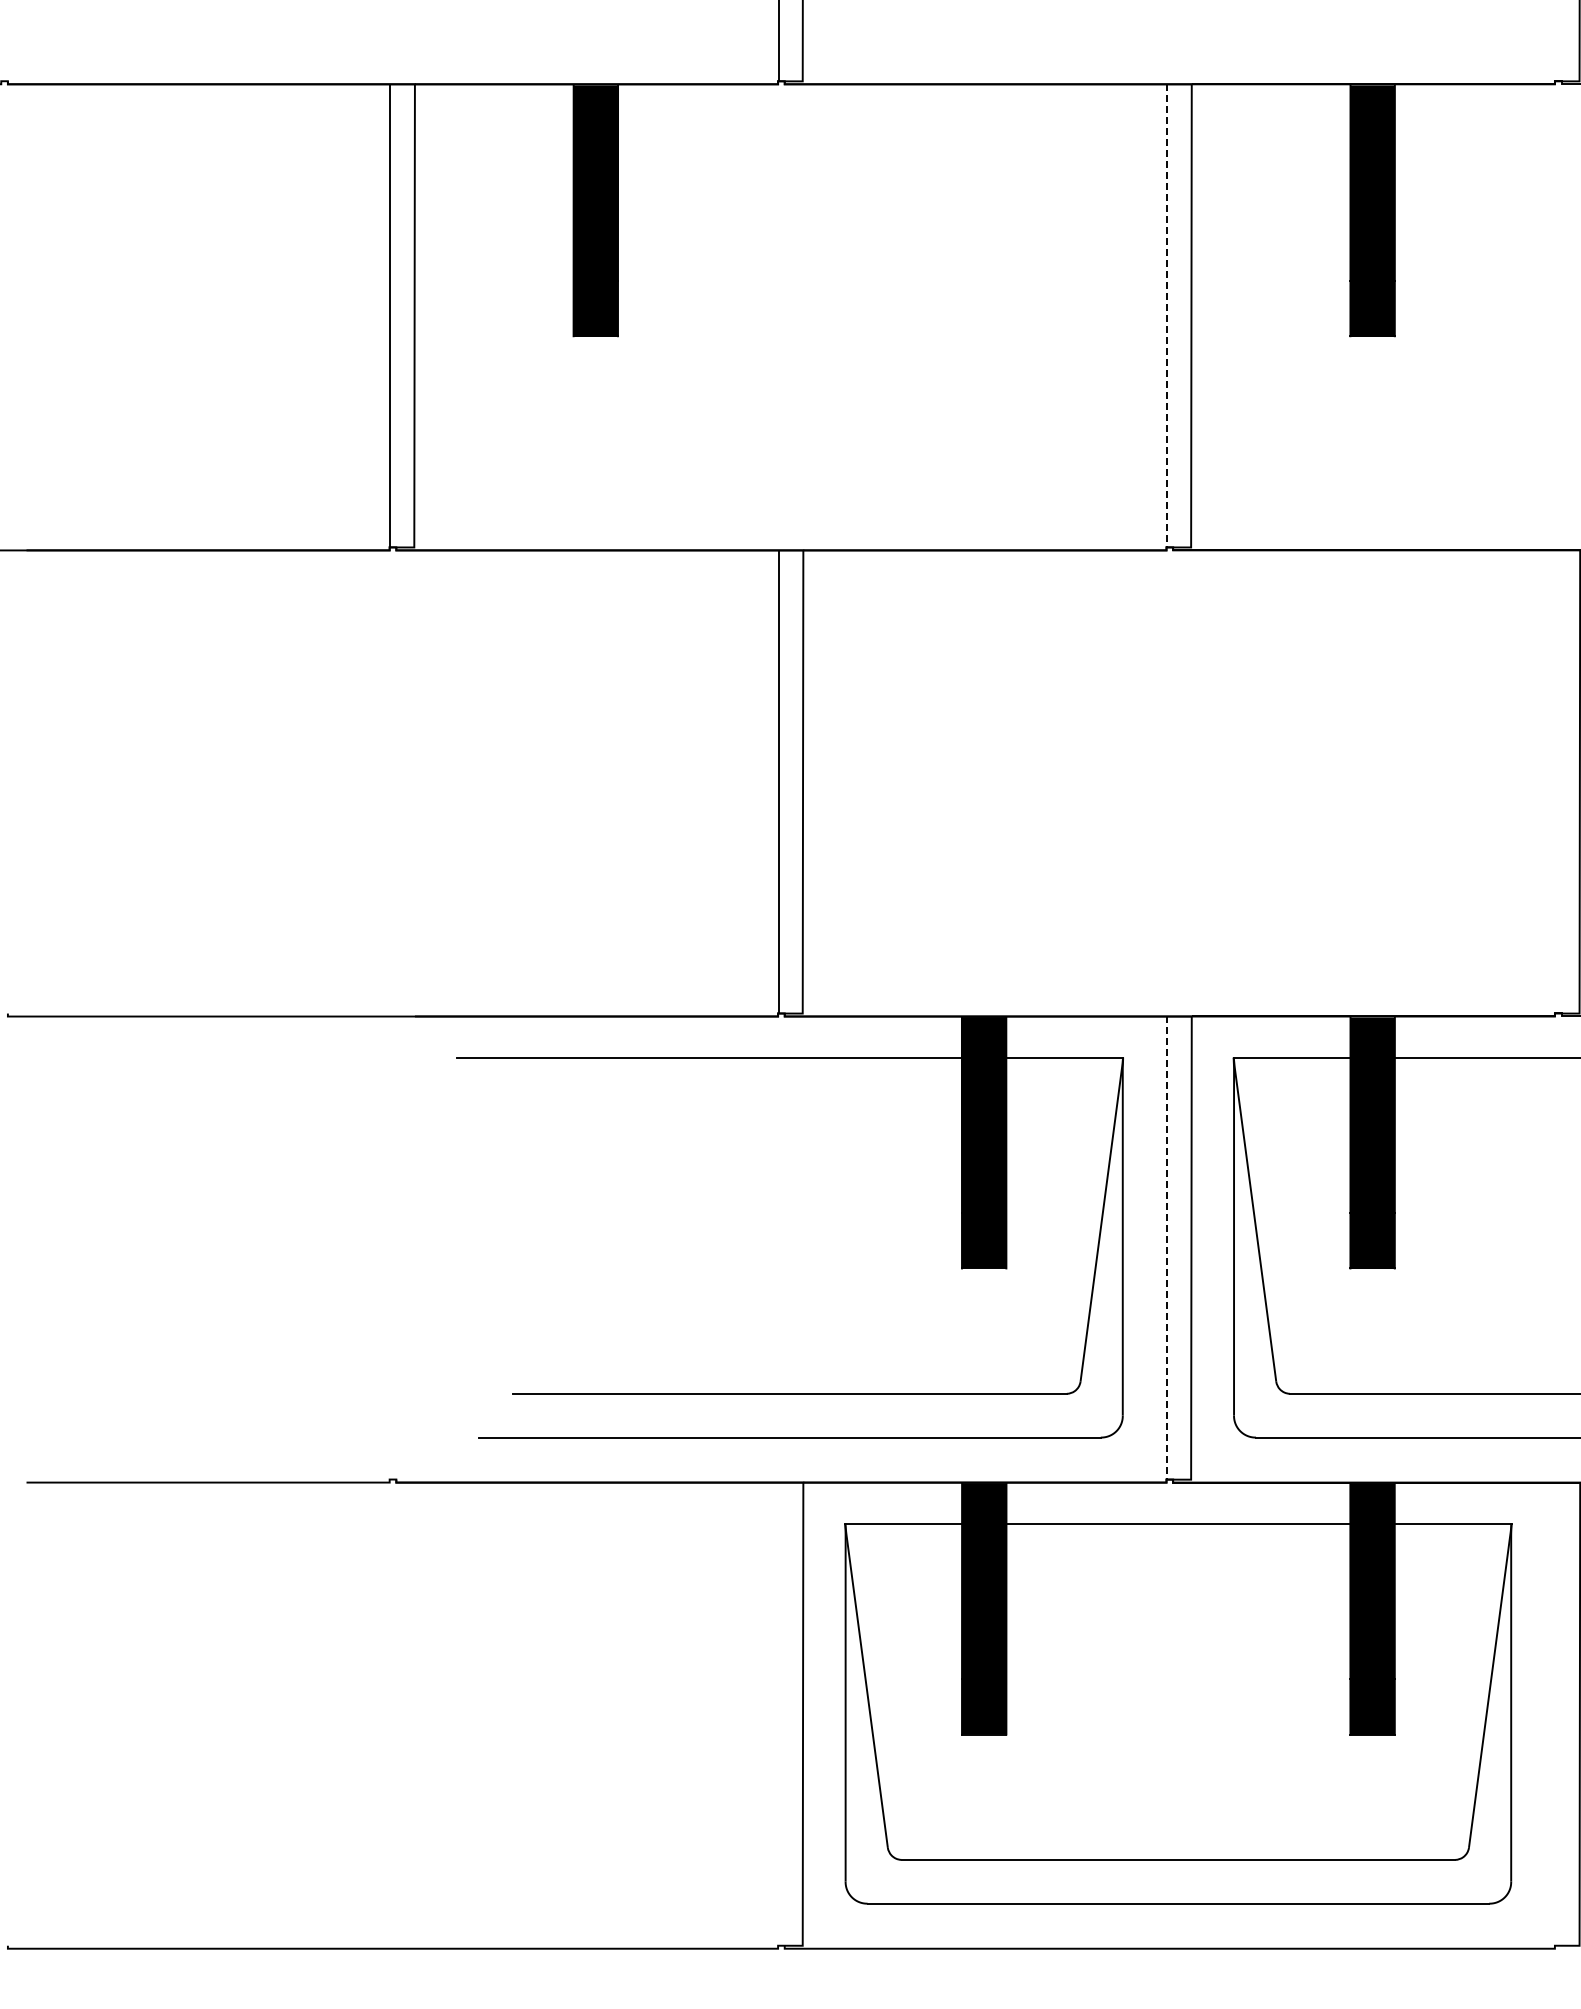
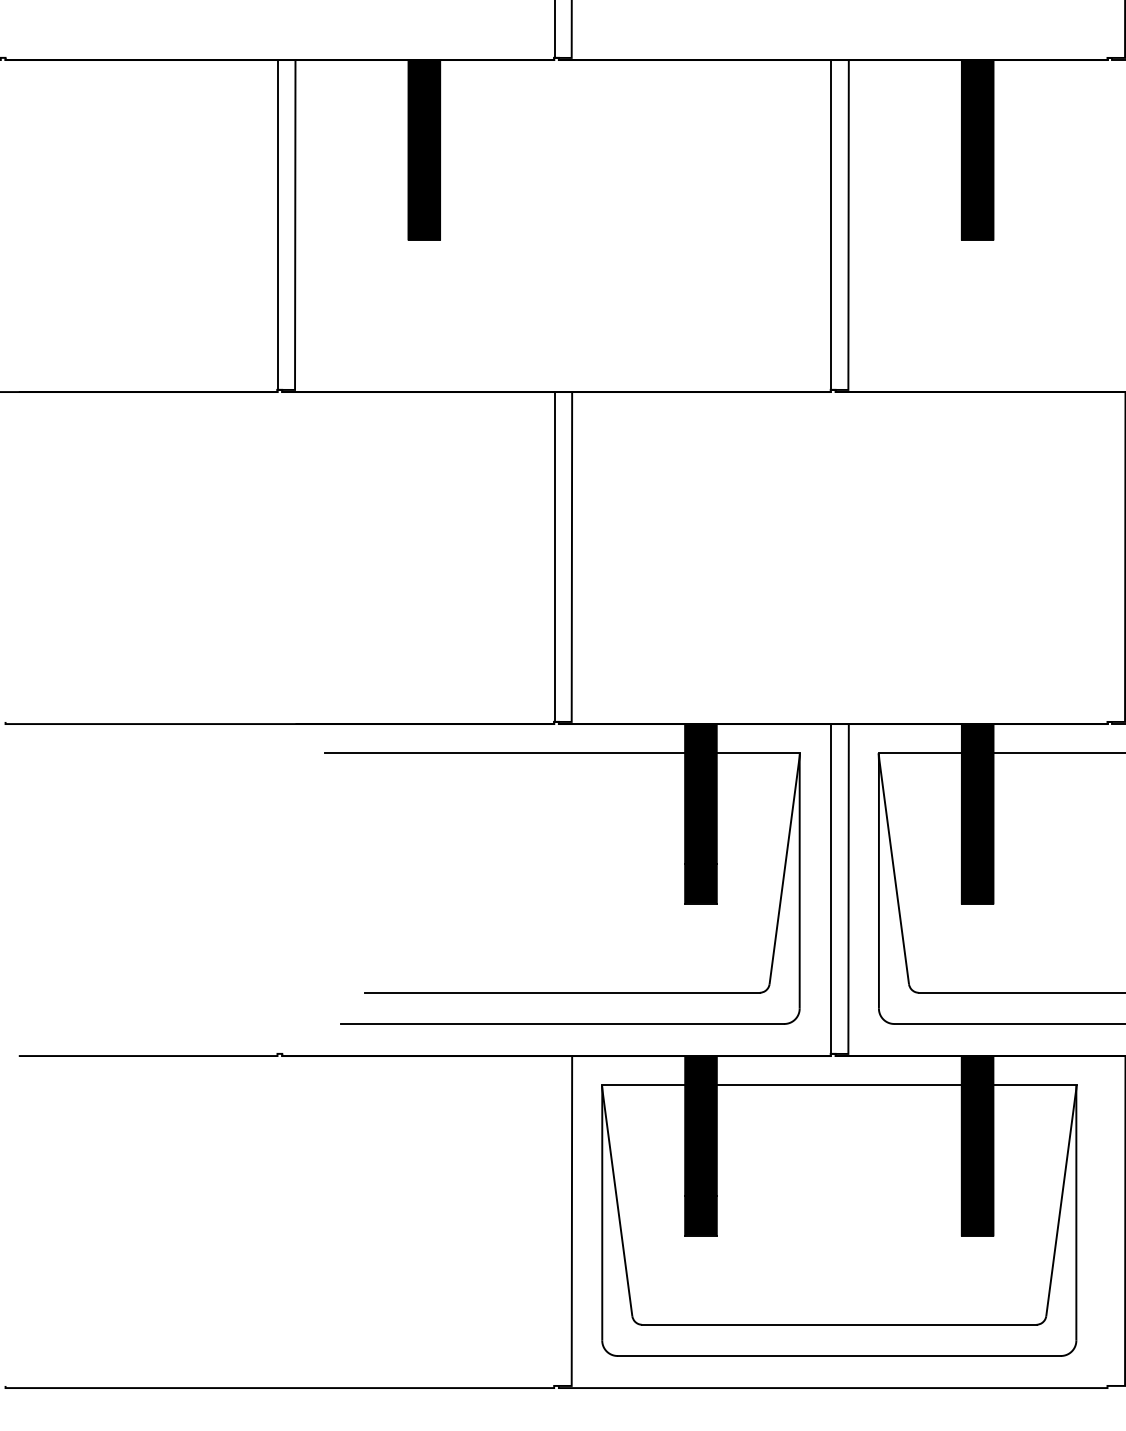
line: (1167, 315) -> (831, 224), dashed -> solid
line: (1167, 1248) -> (831, 889), dashed -> solid

